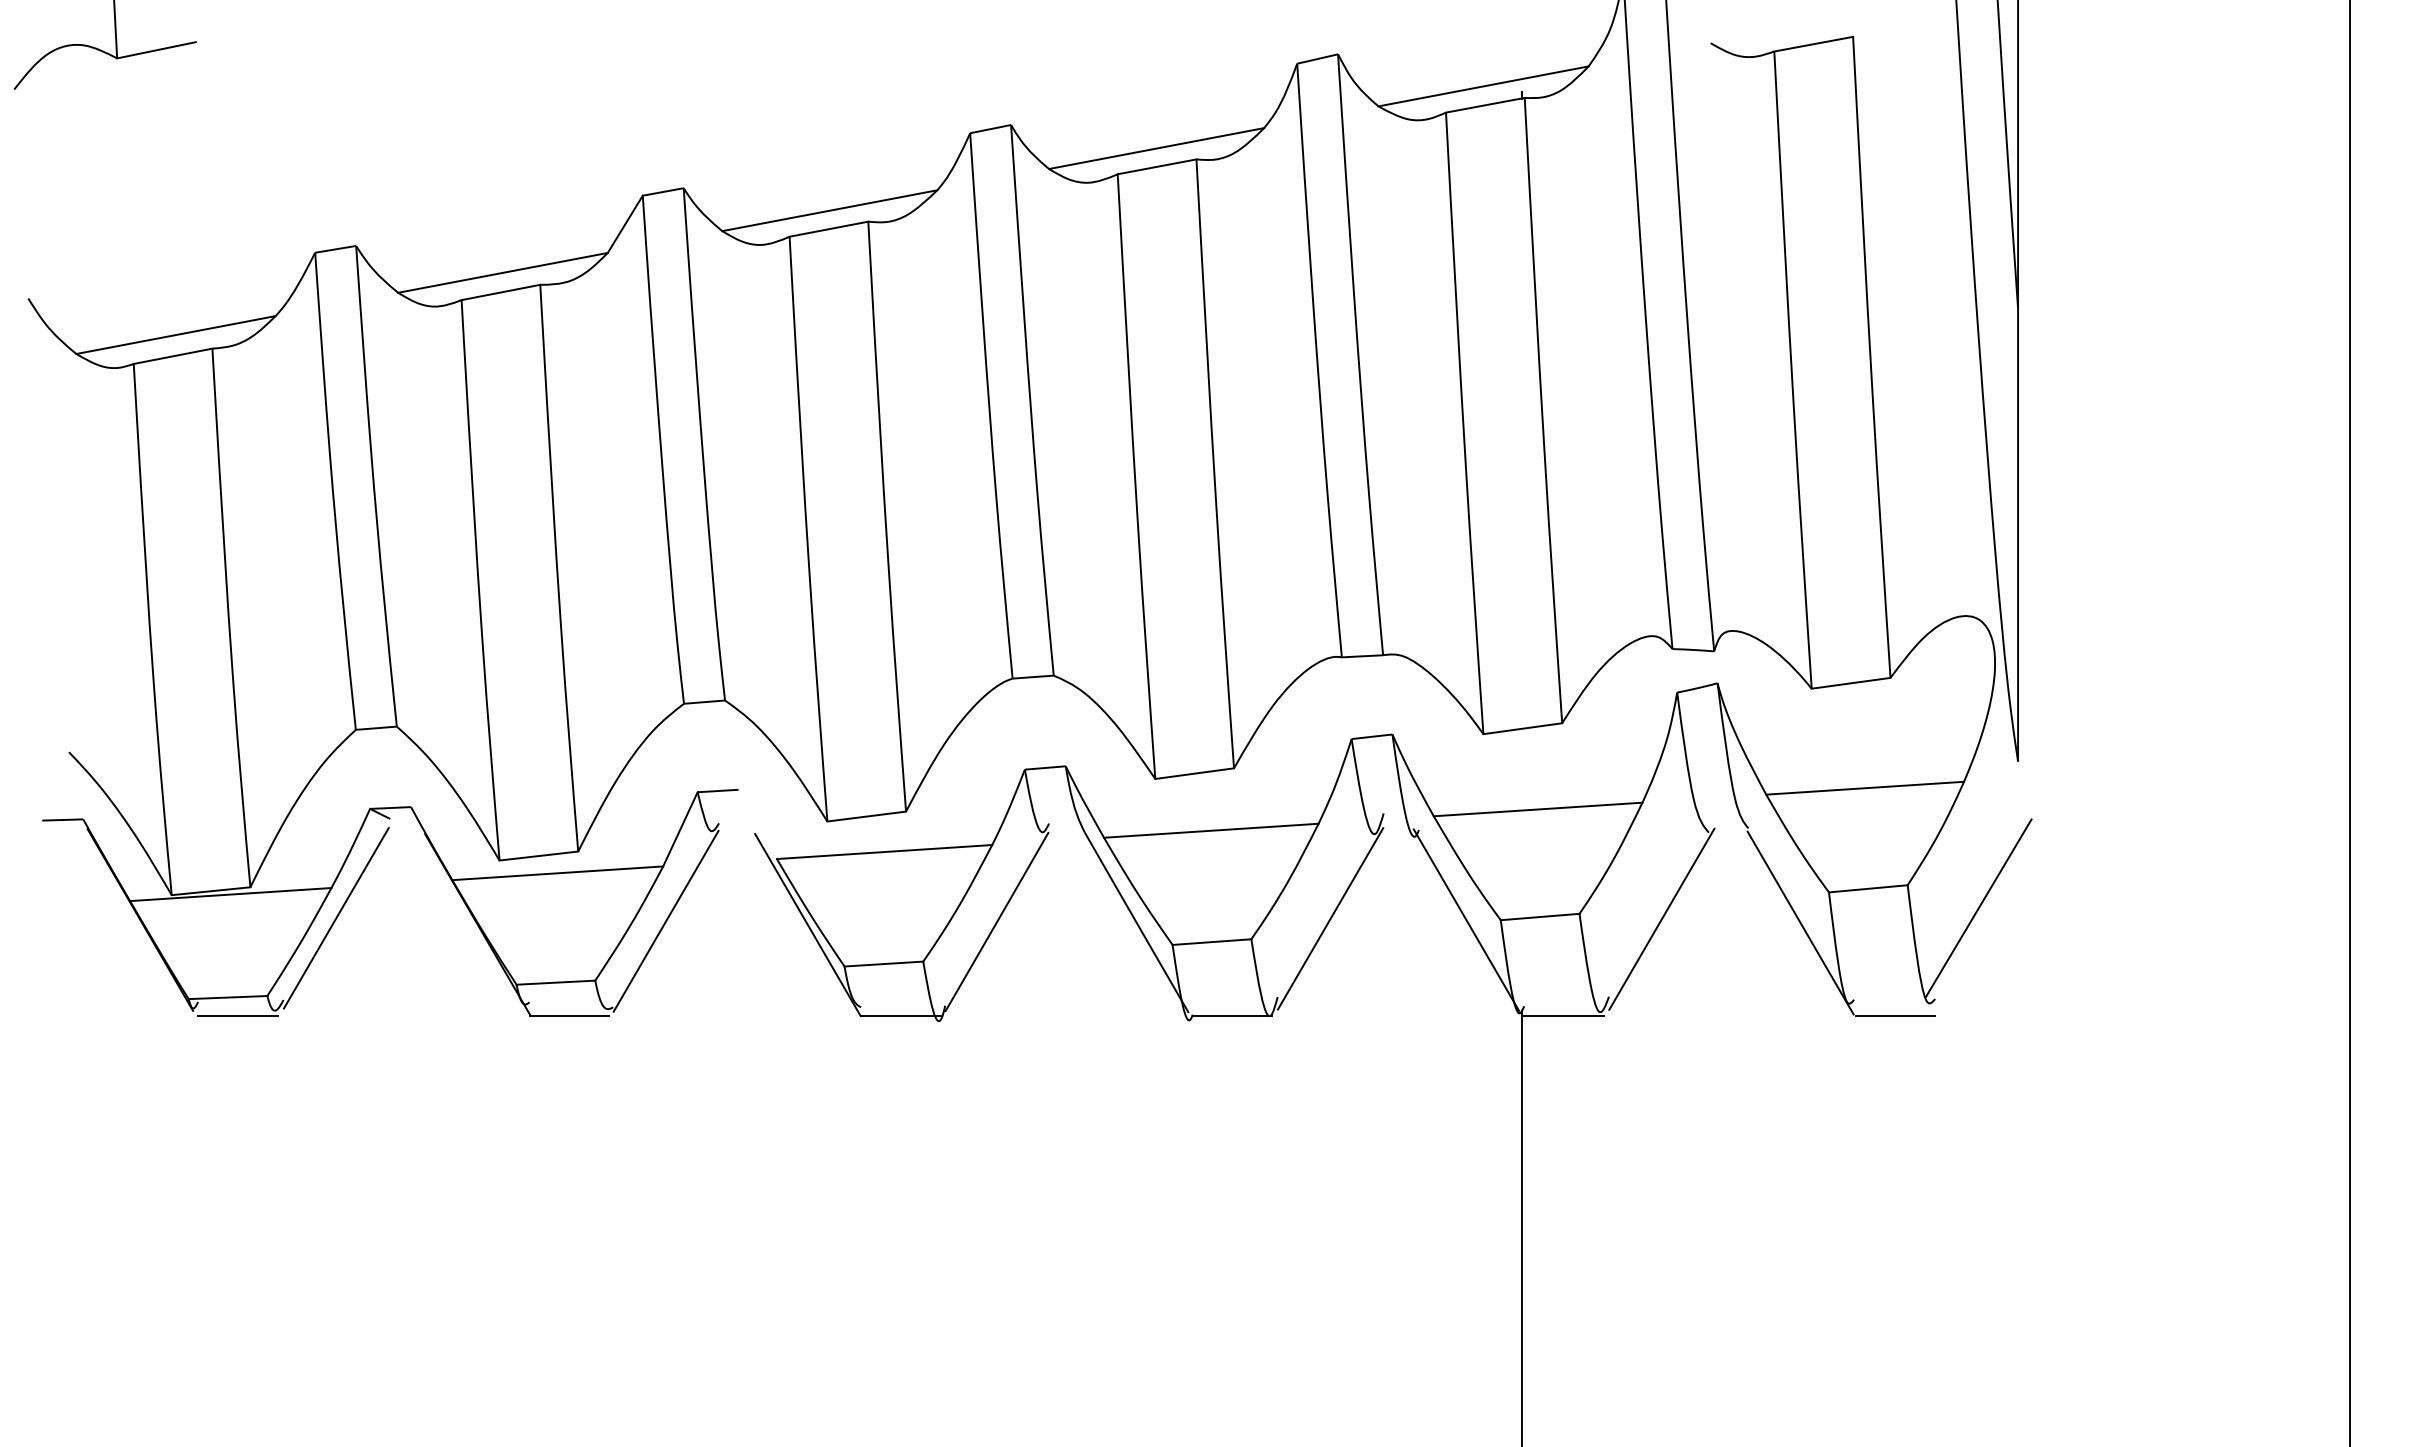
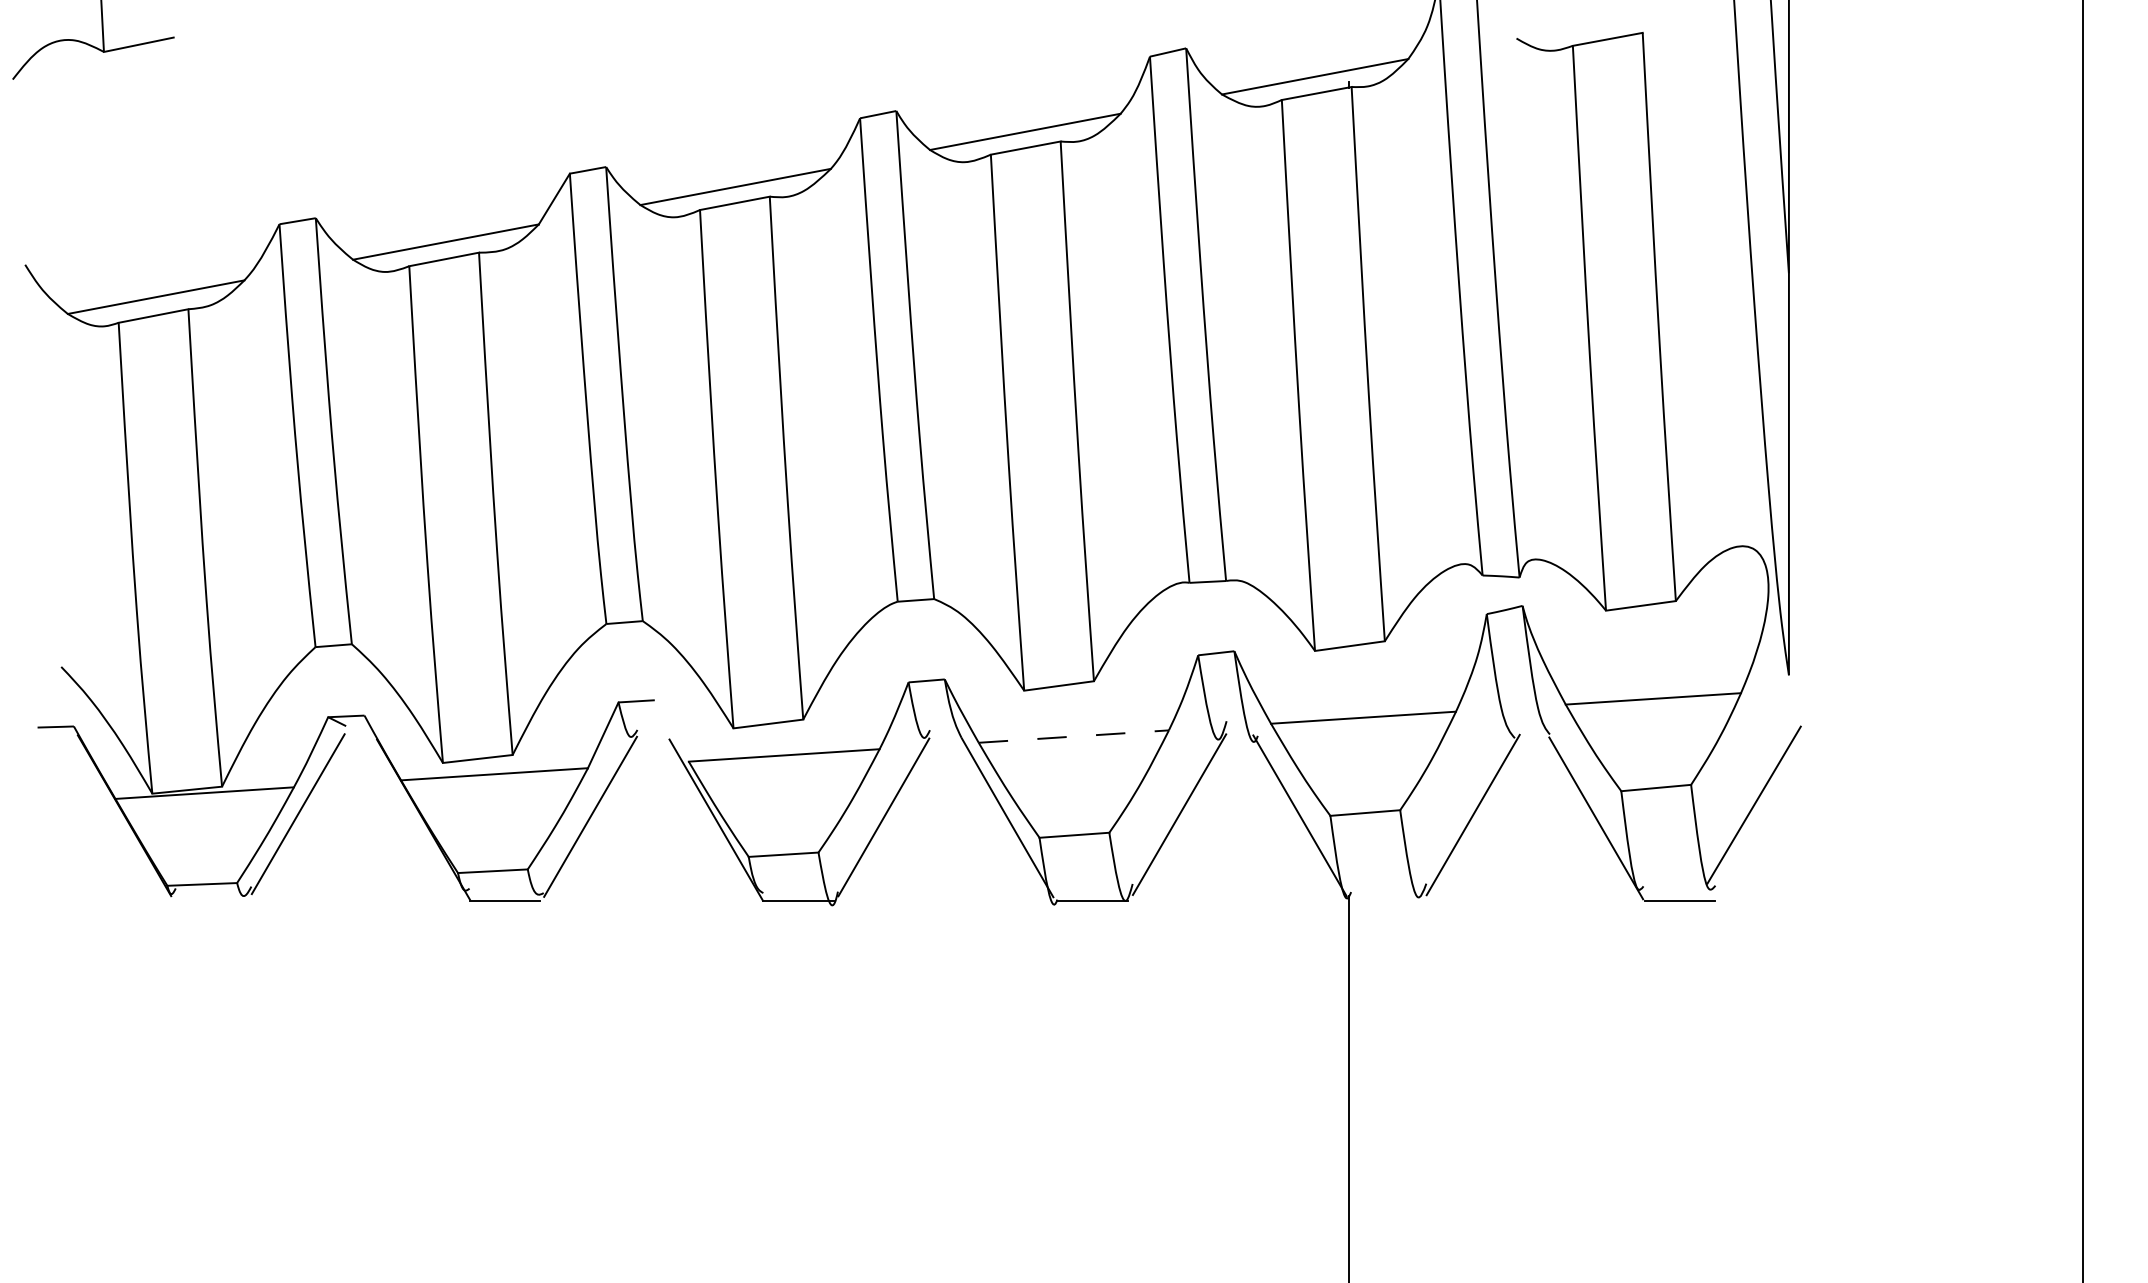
line: (1211, 830) -> (1074, 736), solid -> dashed
line: (237, 1015) -> (210, 900), removed
line: (1563, 1015) -> (1386, 900), removed

